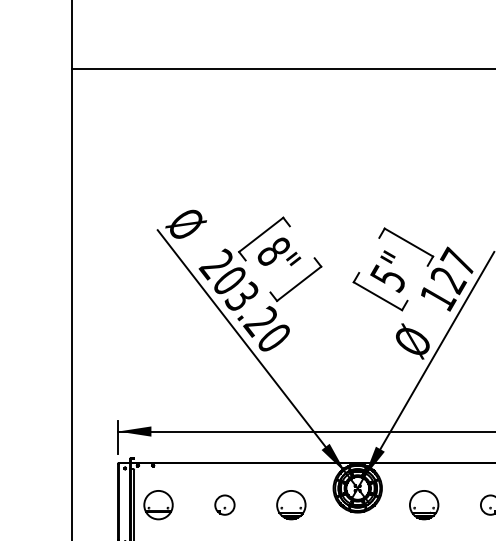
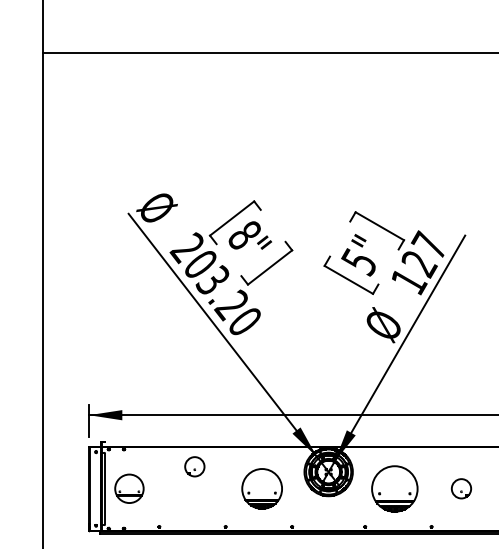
part: (224, 504) -> (194, 466), moved
part: (291, 504) -> (262, 488), size x1.4
part: (424, 504) -> (395, 488), size x1.6

